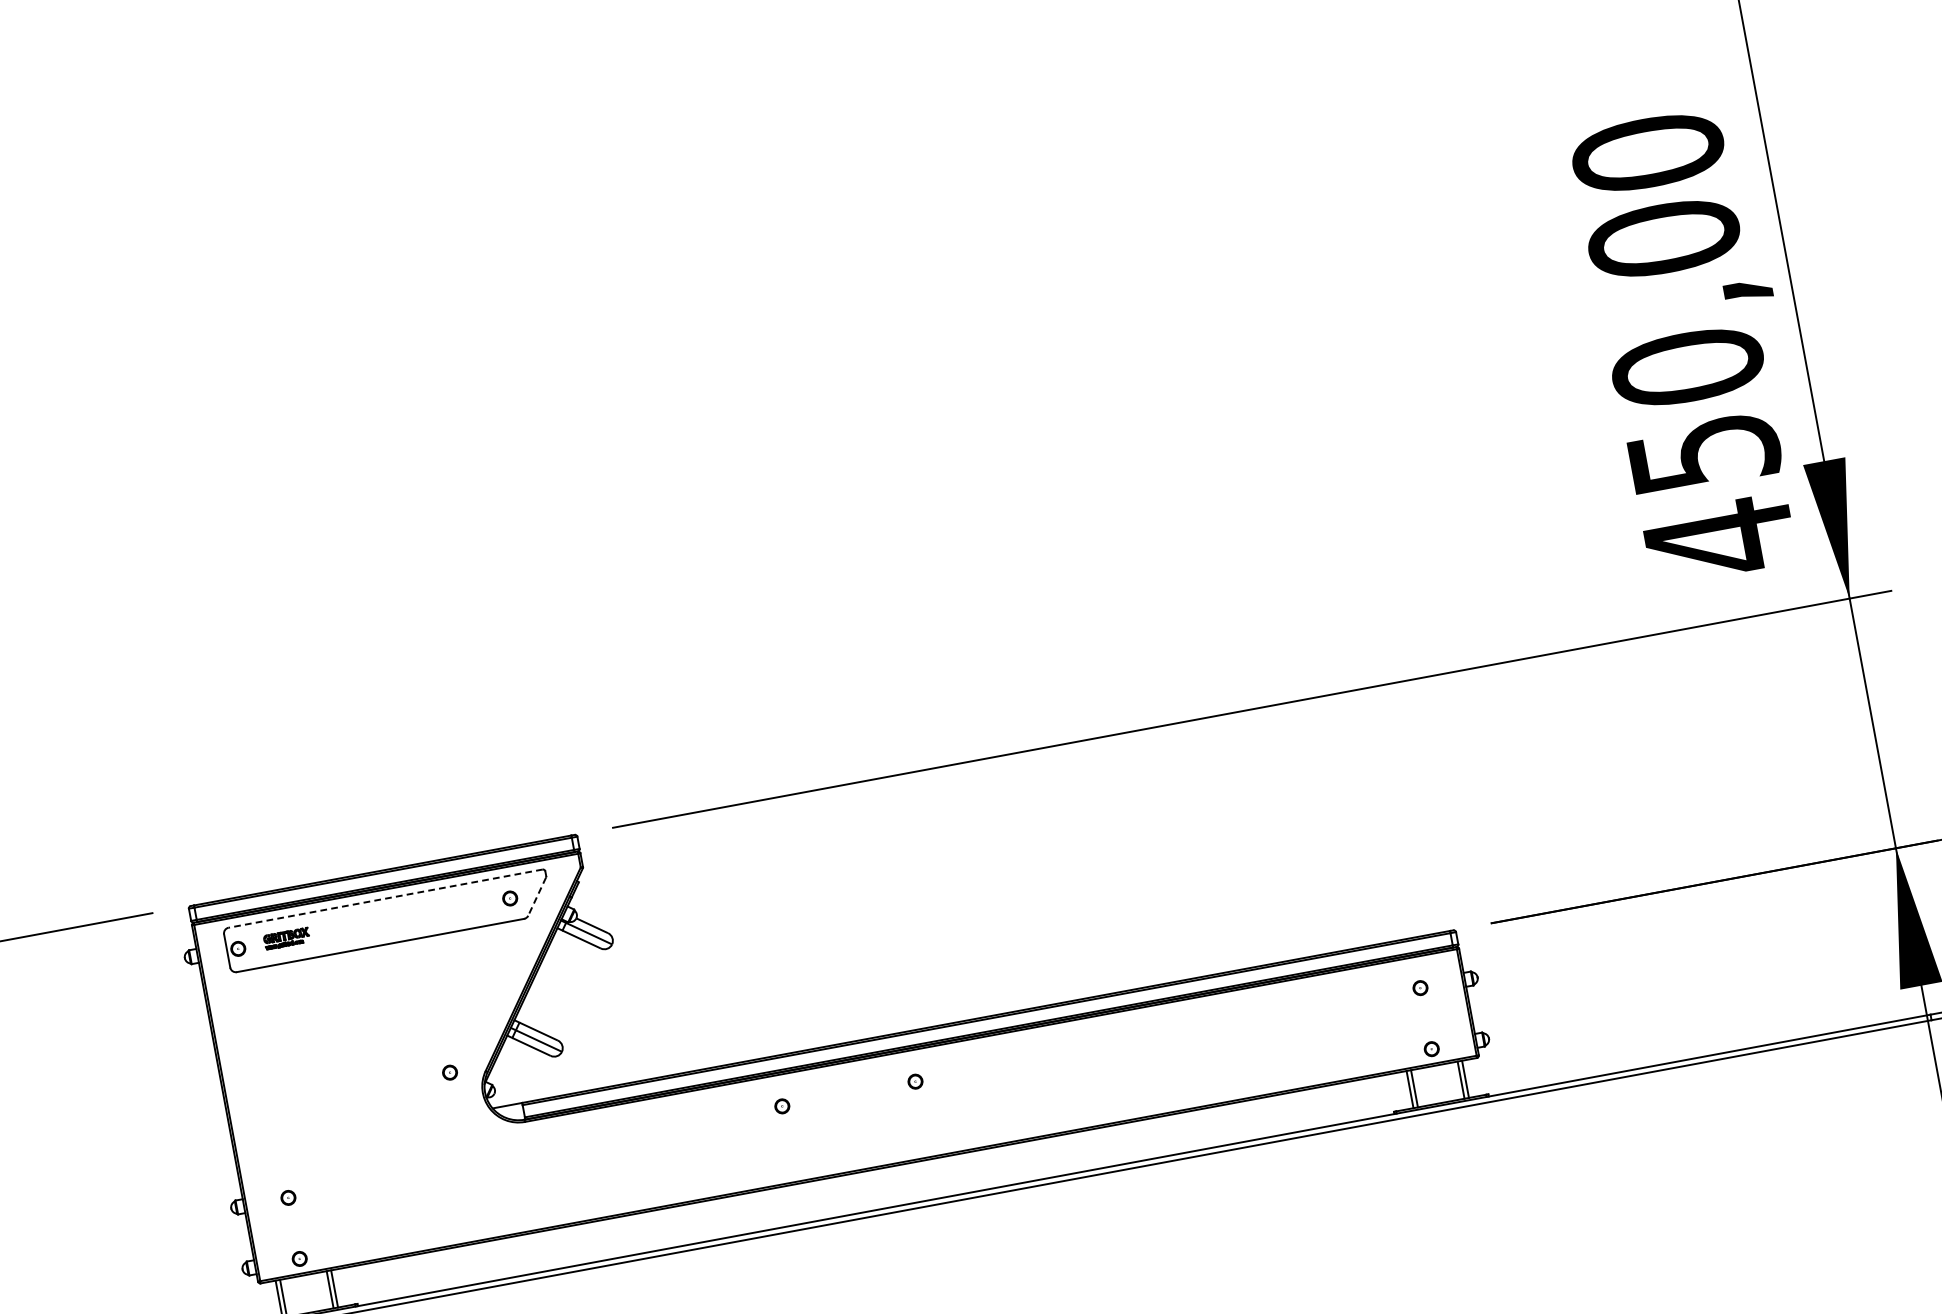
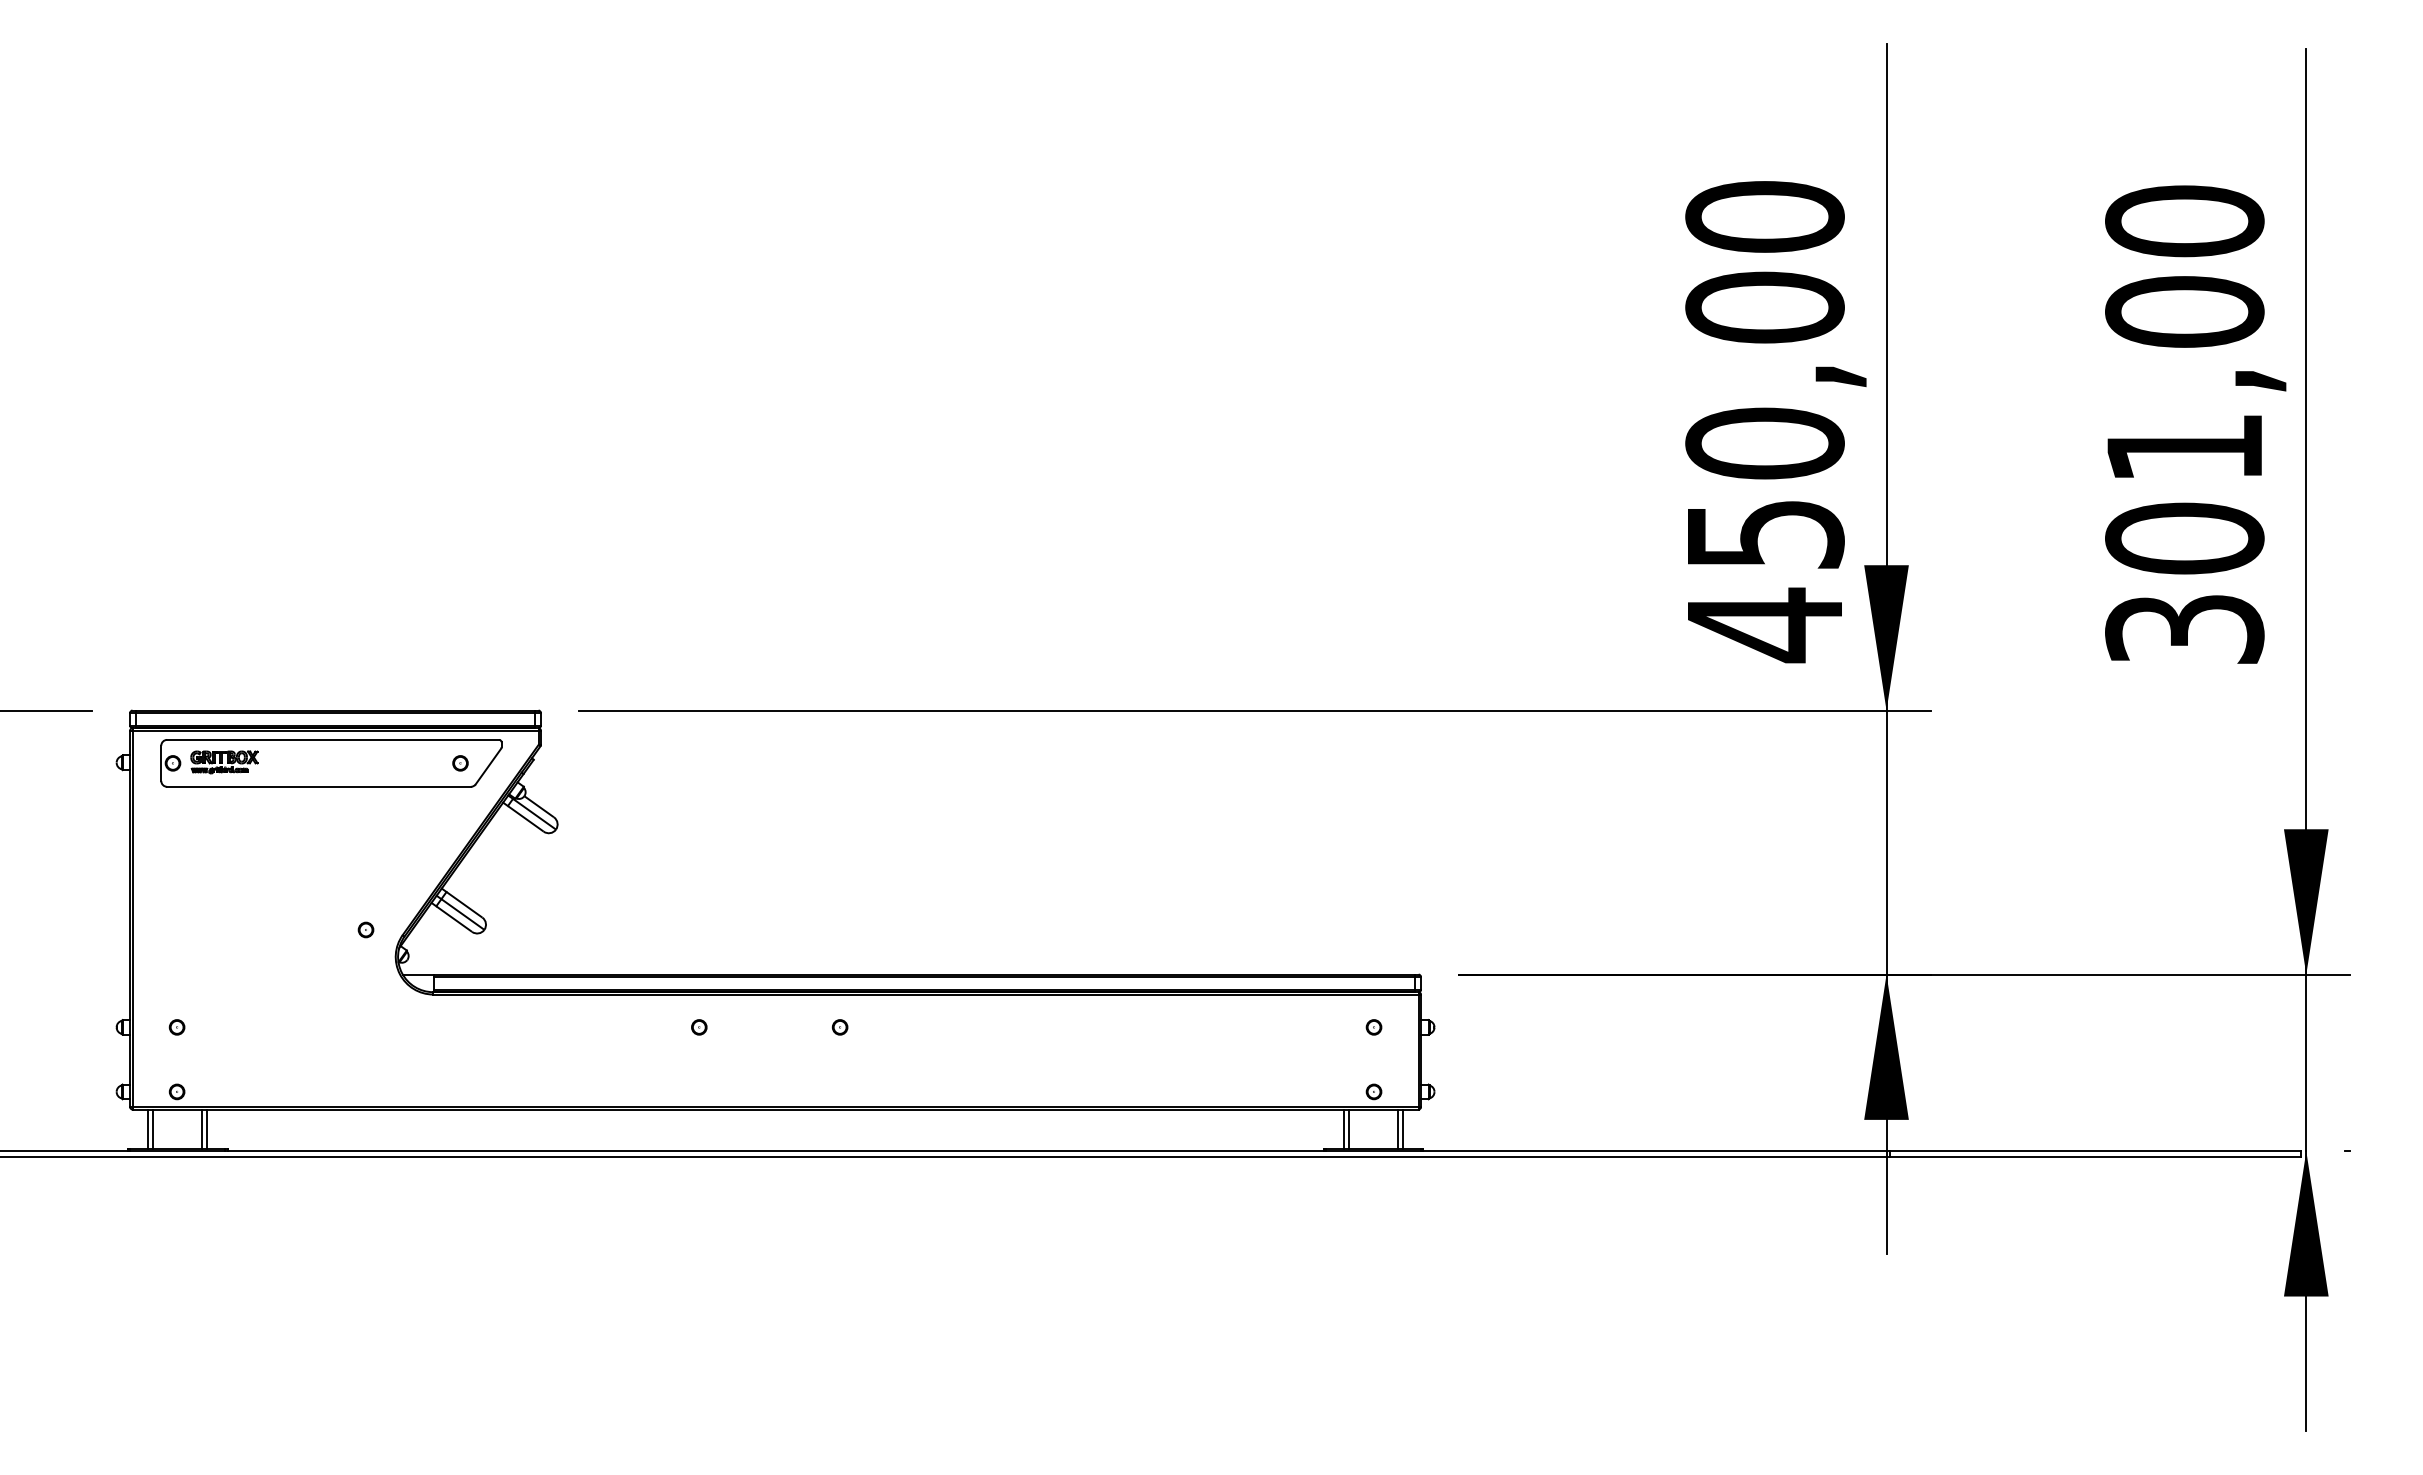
line: (537, 896) -> (488, 766), dashed -> solid
line: (384, 898) -> (332, 739), dashed -> solid
part: (286, 939) -> (224, 762), size x1.43

